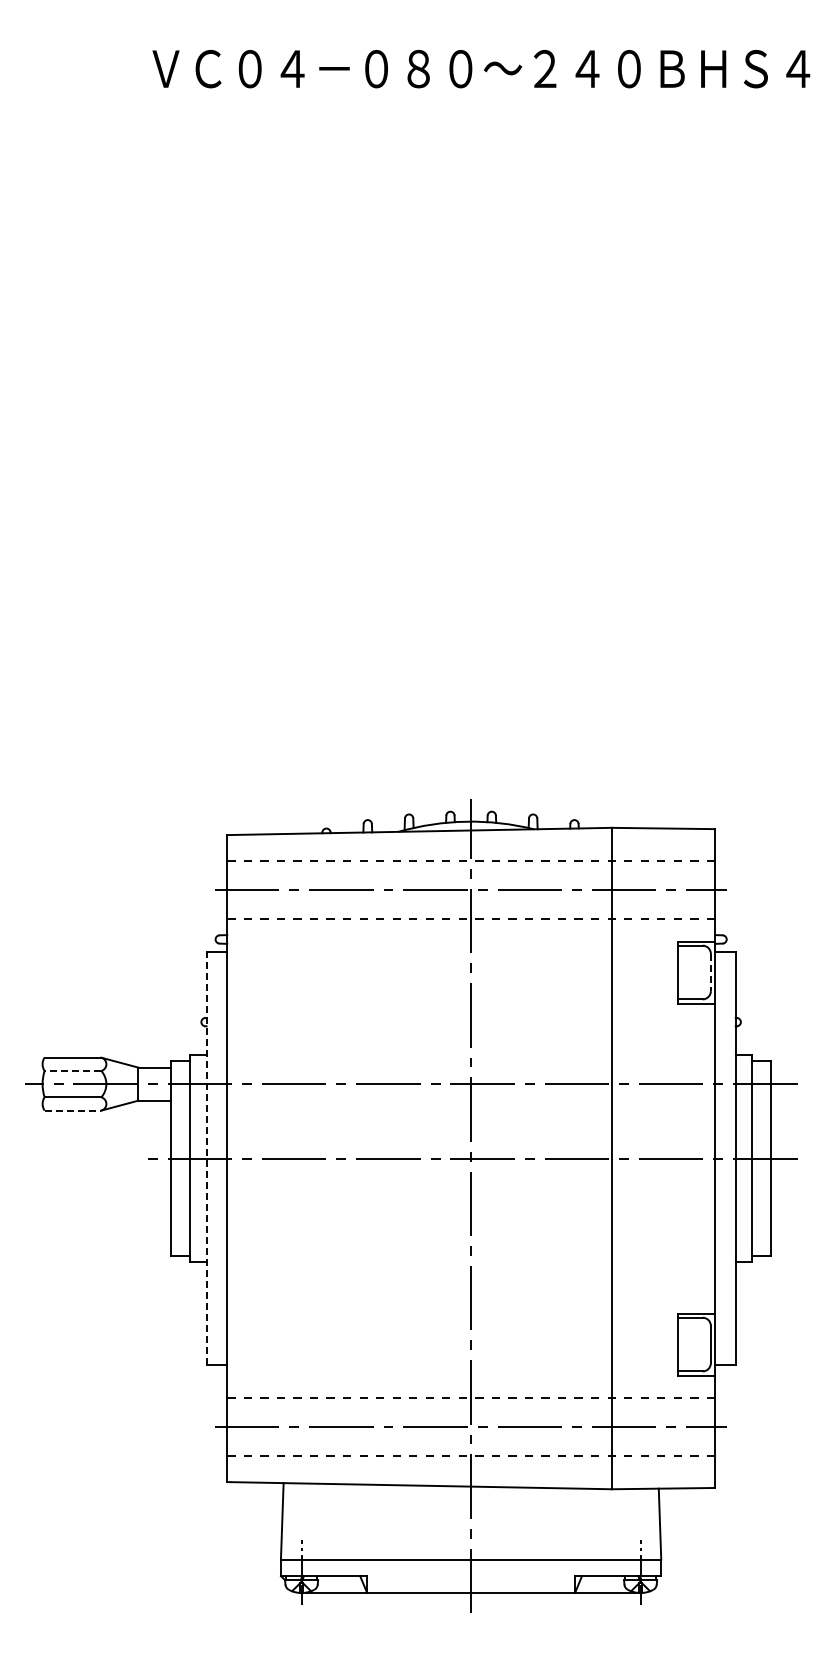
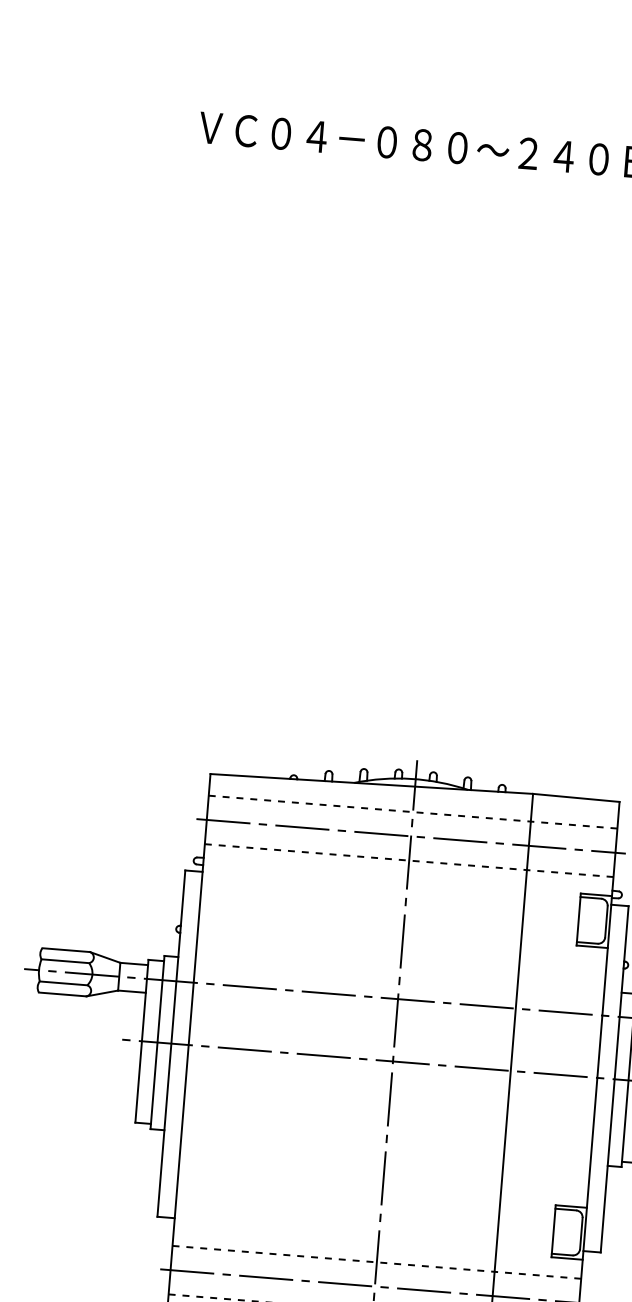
line: (710, 972) -> (606, 921), dashed -> solid
line: (72, 1070) -> (64, 960), dashed -> solid
line: (73, 1110) -> (63, 994), dashed -> solid
line: (206, 1158) -> (171, 1043), dashed -> solid

